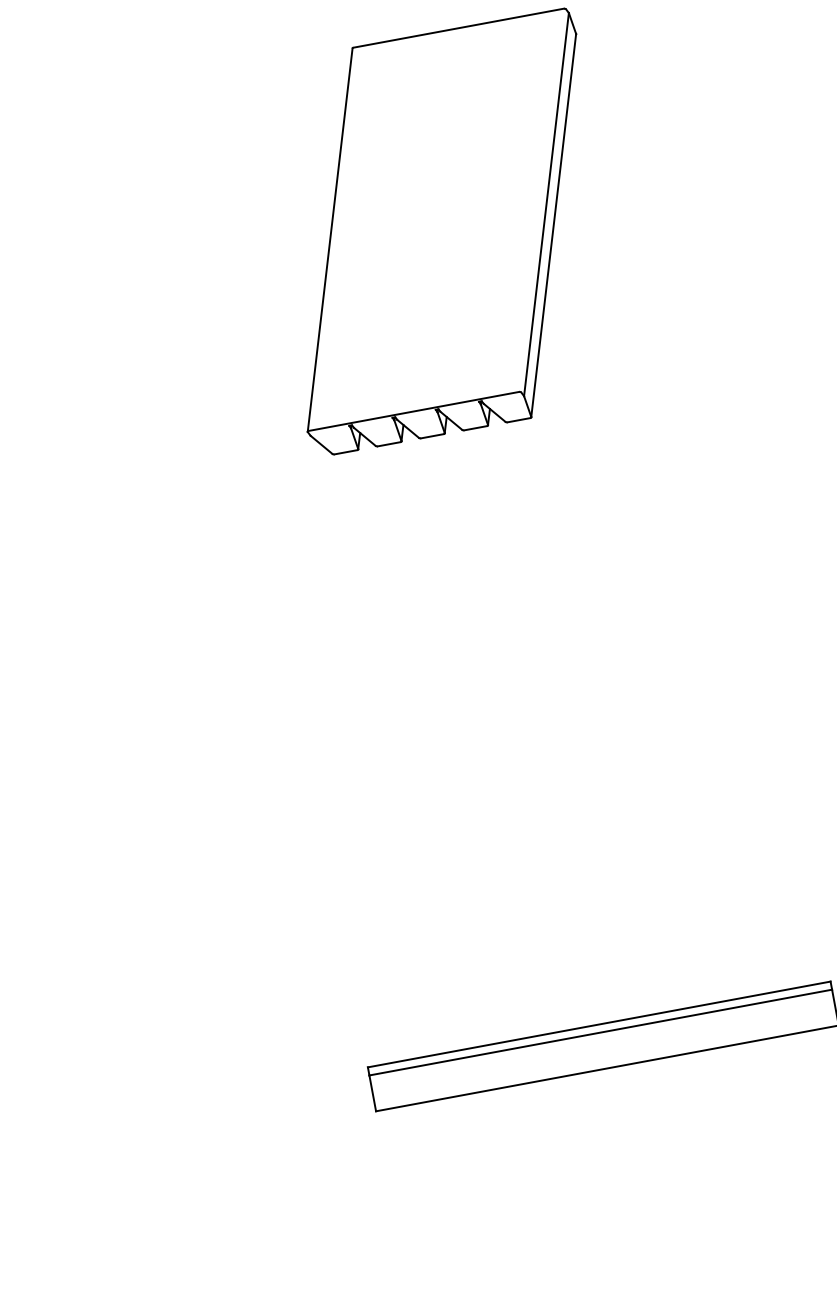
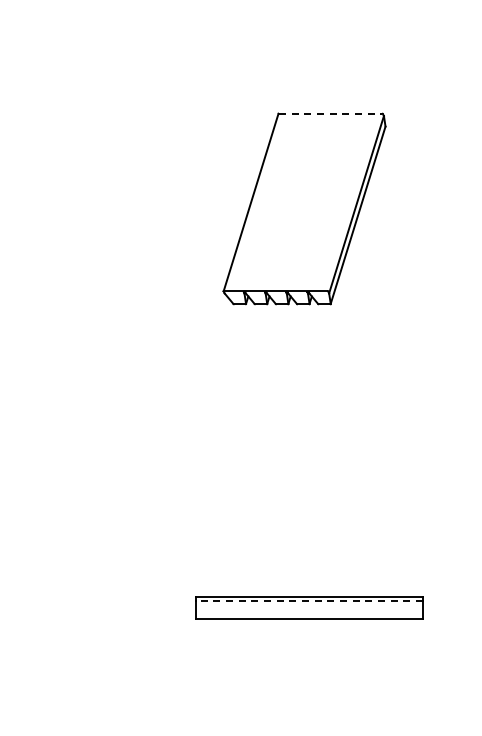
line: (460, 27) -> (331, 113), solid -> dashed
line: (600, 1033) -> (309, 601), solid -> dashed

